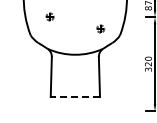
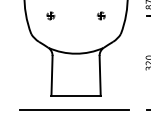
part: (100, 28) -> (101, 15), moved
line: (75, 96) -> (76, 95), dashed -> solid
line: (73, 111) -> (74, 110), added

